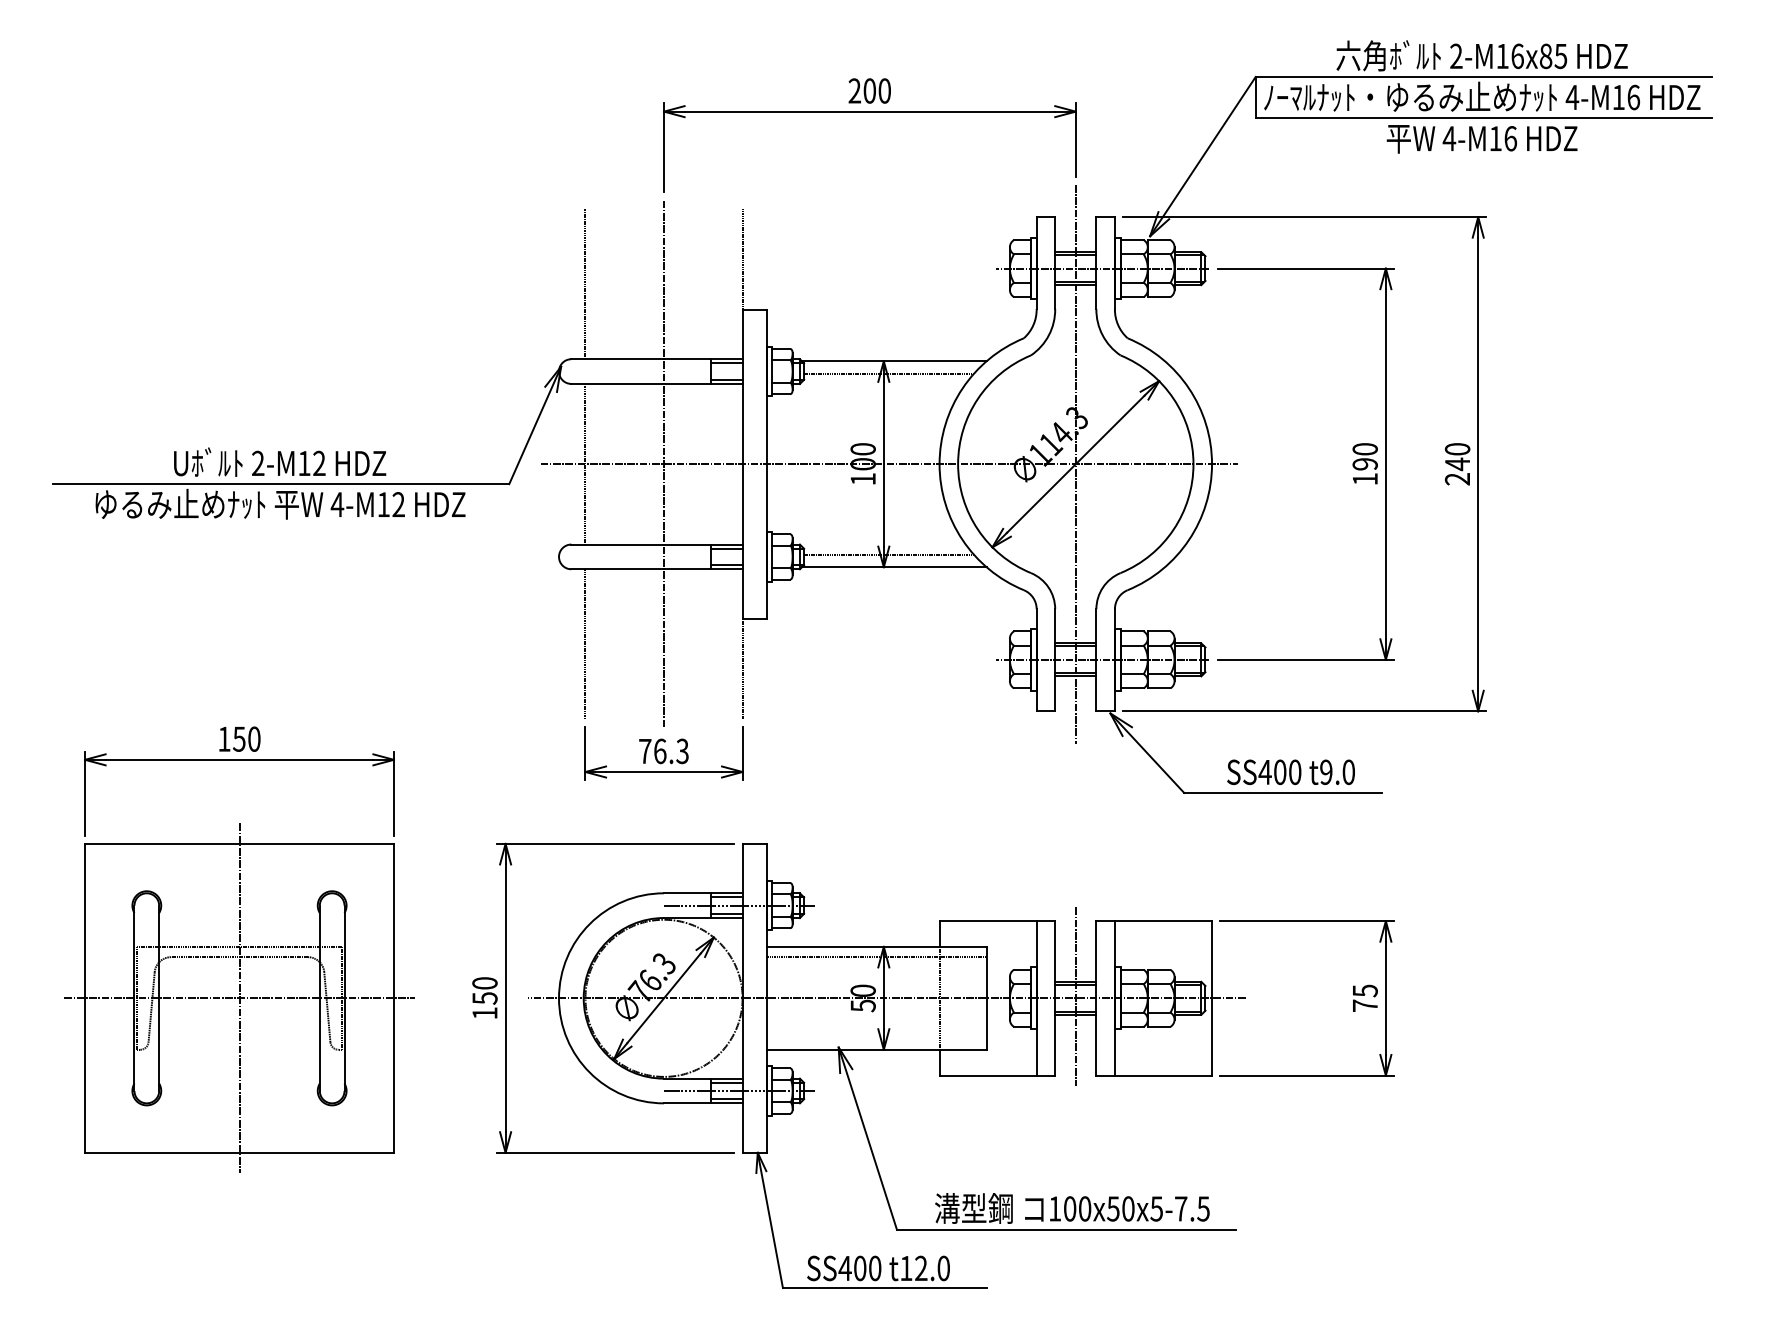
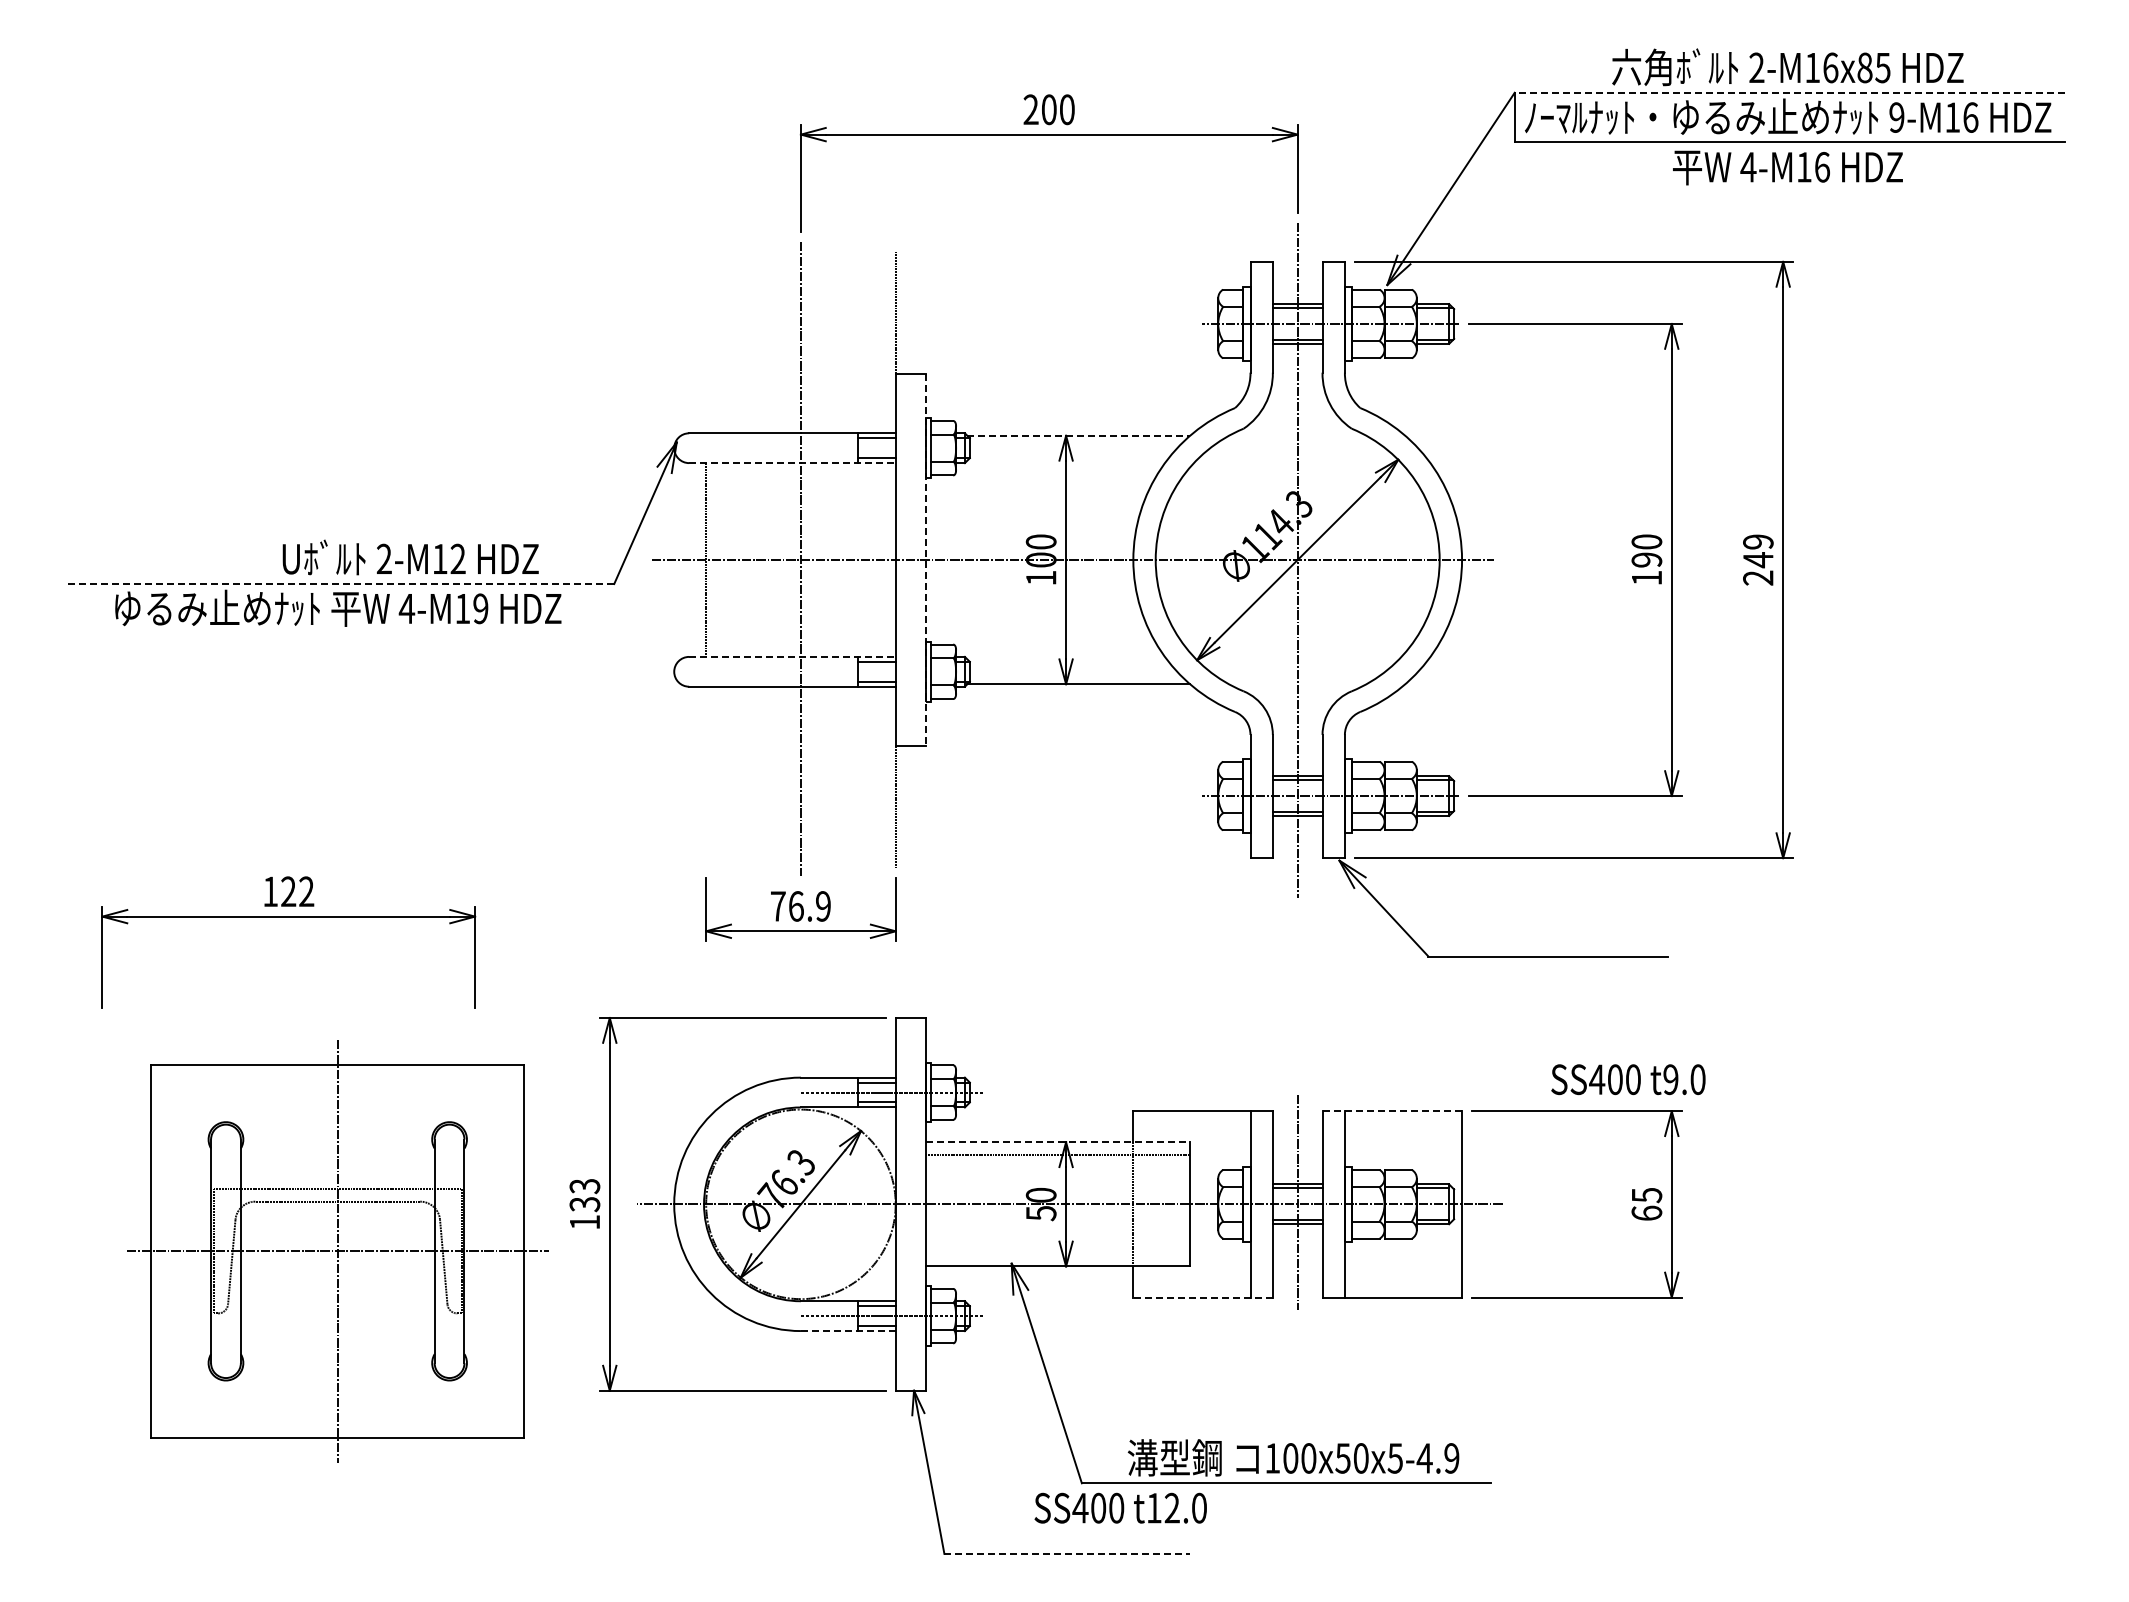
line: (1483, 76) -> (1789, 92), solid -> dashed
text: (1572, 97) -> (1896, 117), 4-M16 -> 9-M16
line: (585, 283) -> (706, 342), removed
line: (894, 361) -> (1079, 435), solid -> dashed
line: (888, 373) -> (1071, 450), removed
line: (657, 384) -> (792, 463), solid -> dashed
text: (1457, 448) -> (1758, 541), 240 -> 249
text: (279, 462) -> (410, 557), moved
line: (767, 464) -> (925, 560), solid -> dashed
line: (280, 484) -> (338, 584), solid -> dashed
text: (398, 505) -> (480, 609), 4-M12 -> 4-M19
line: (657, 544) -> (792, 656), solid -> dashed
line: (888, 554) -> (1071, 669), removed
line: (585, 643) -> (706, 776), removed
text: (246, 739) -> (297, 891), 150 -> 122
text: (681, 751) -> (822, 906), 76.3 -> 76.9
text: (1291, 772) -> (1628, 1079), moved
line: (1154, 921) -> (1392, 1111), solid -> dashed
line: (877, 947) -> (1058, 1142), solid -> dashed
text: (484, 990) -> (584, 1194), 150 -> 133
part: (239, 998) -> (337, 1251), moved
text: (1364, 1005) -> (1646, 1212), 75 -> 65
line: (997, 1075) -> (1203, 1297), solid -> dashed
line: (703, 1103) -> (848, 1331), solid -> dashed
text: (1191, 1209) -> (1437, 1458), 100x50x5-7.5 -> 100x50x5-4.9
text: (878, 1267) -> (1120, 1507), moved
line: (884, 1287) -> (1067, 1553), solid -> dashed

